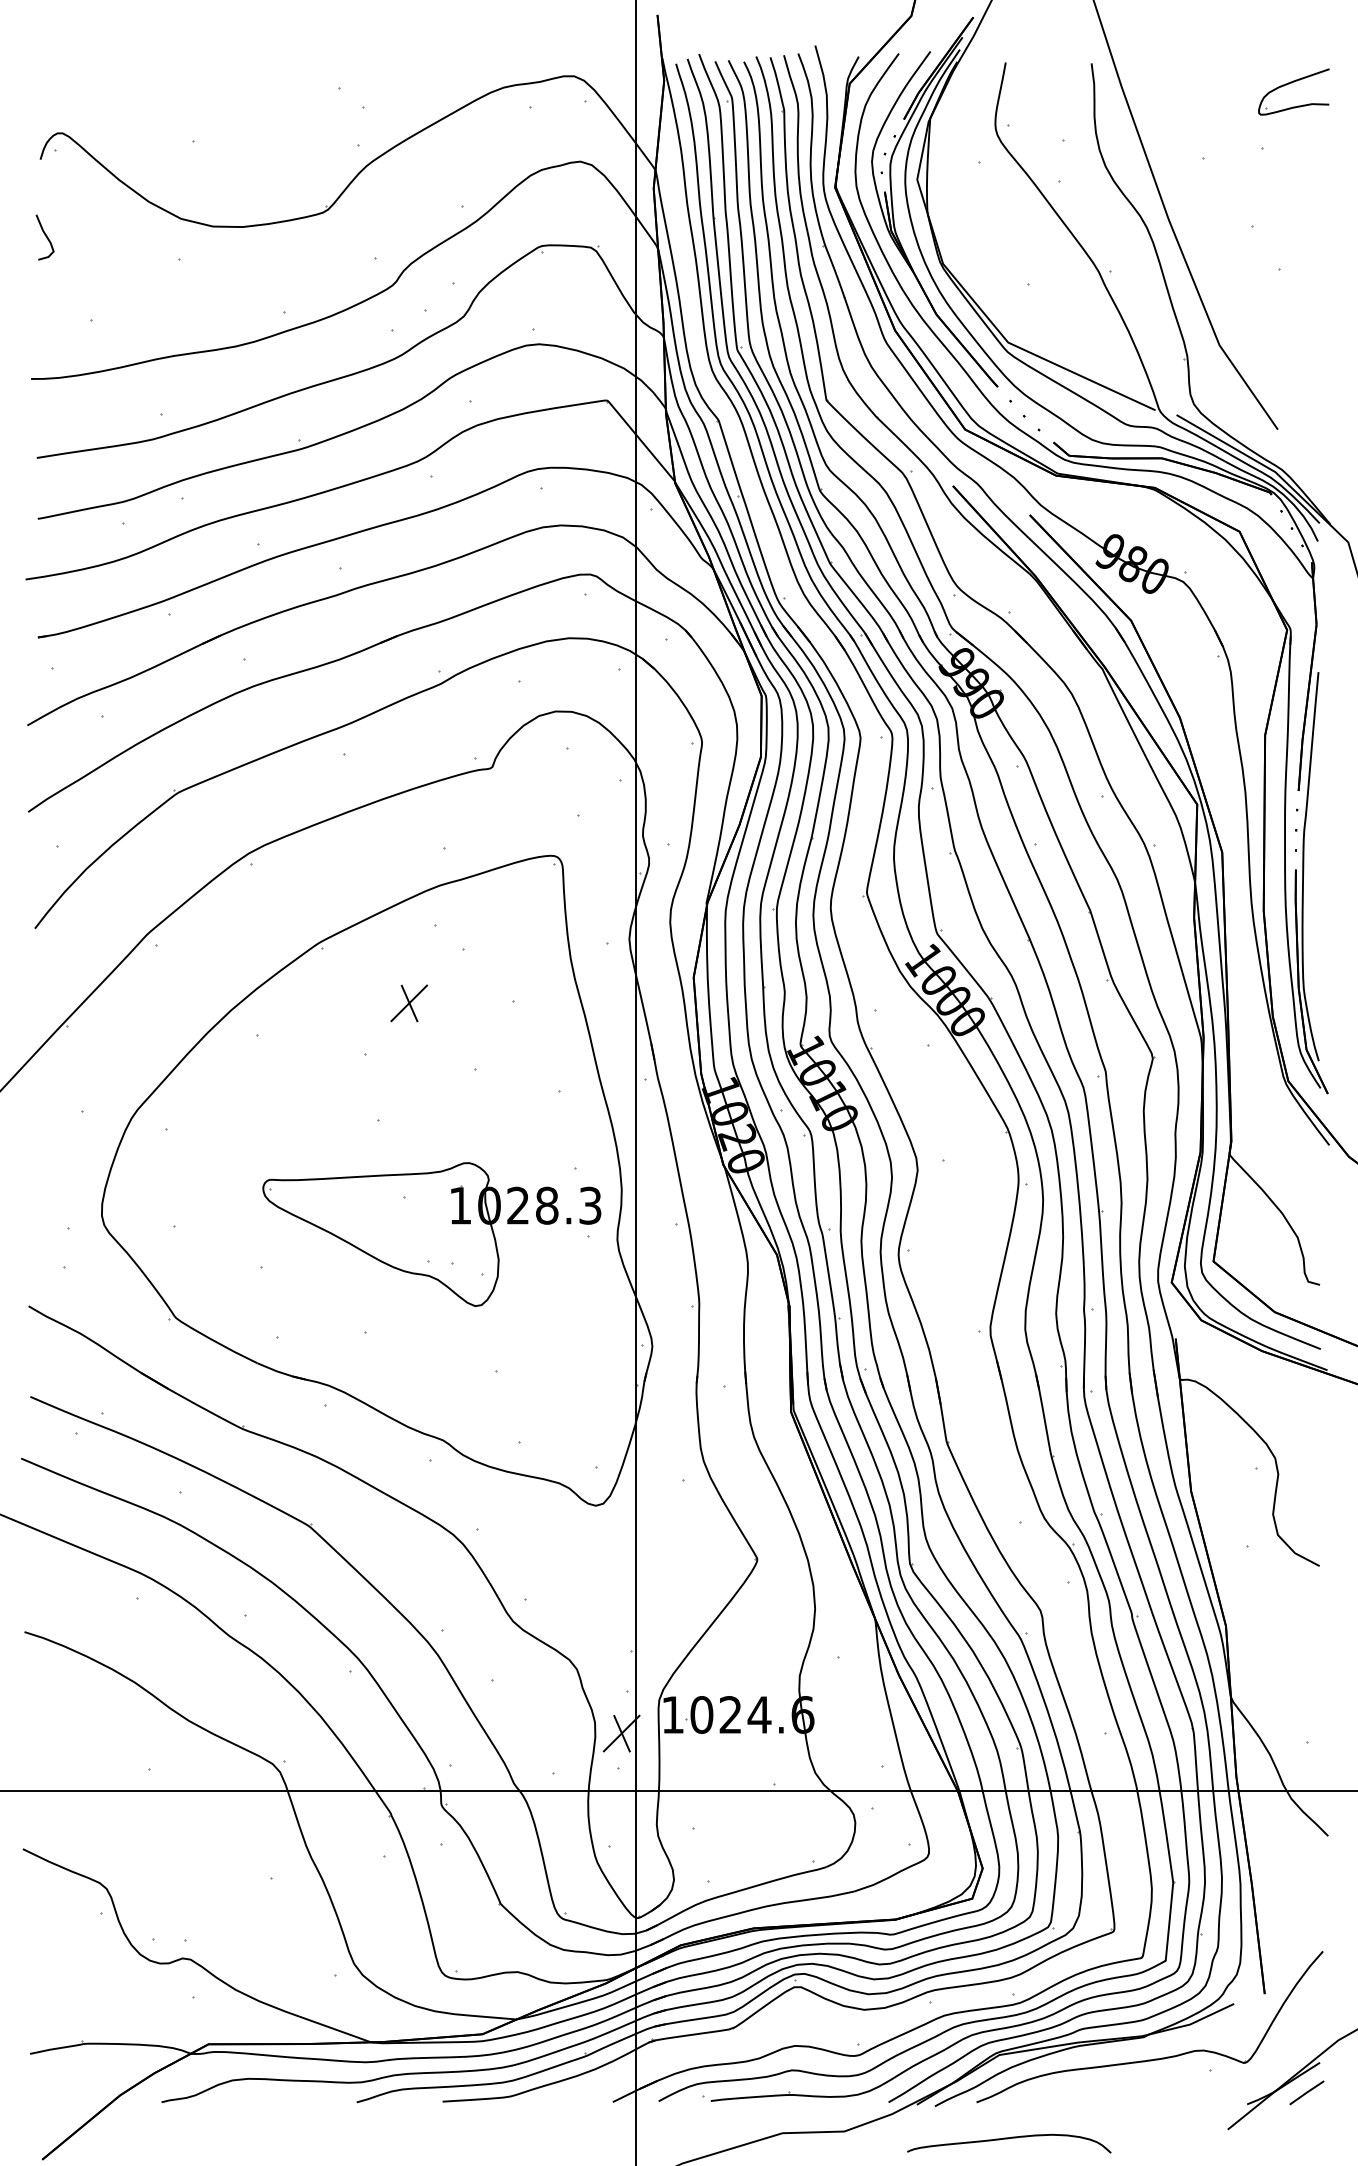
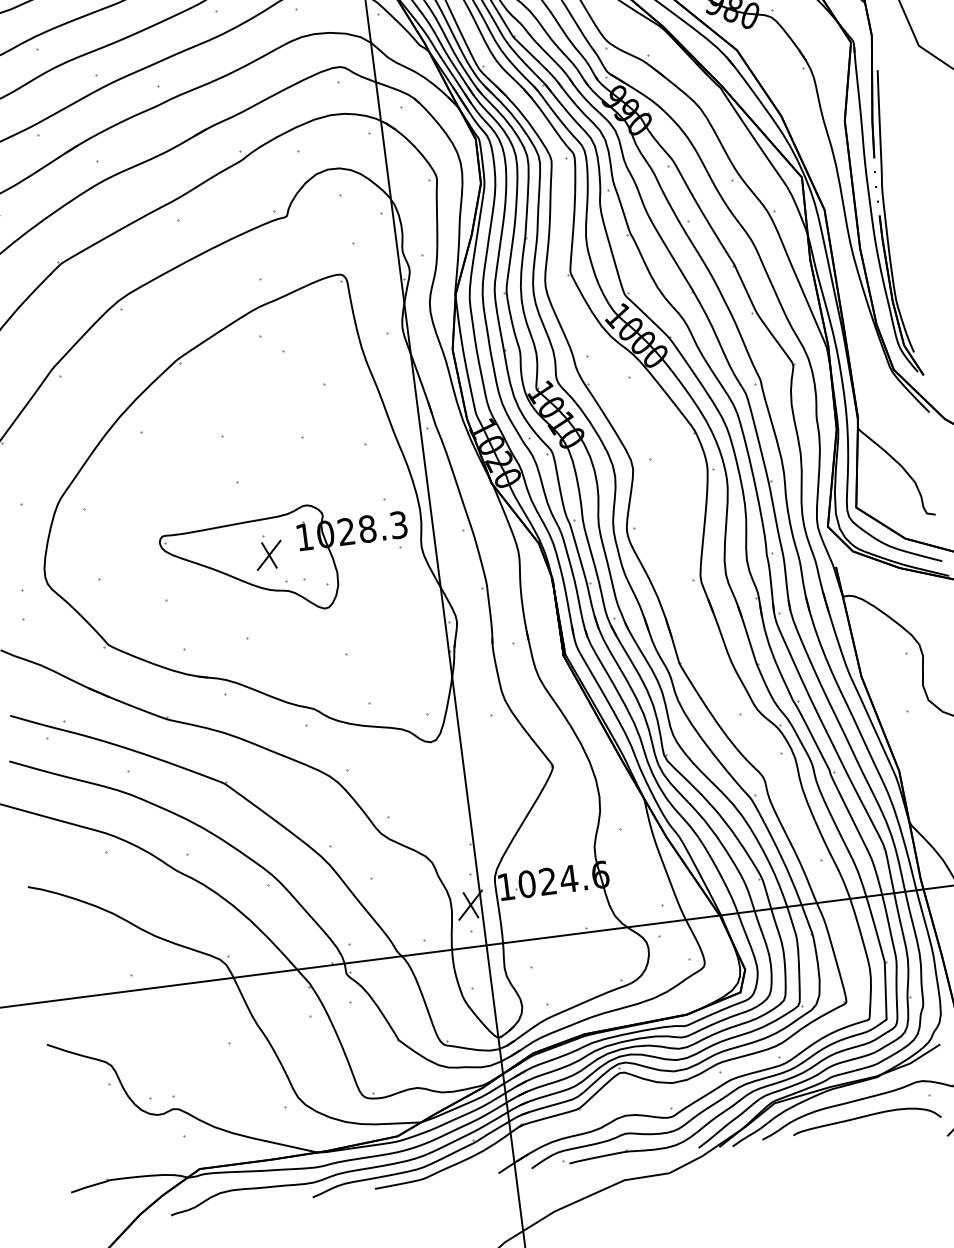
part: (409, 1003) -> (269, 555), moved
curve: (1008, 2139) -> (865, 1117), moved

